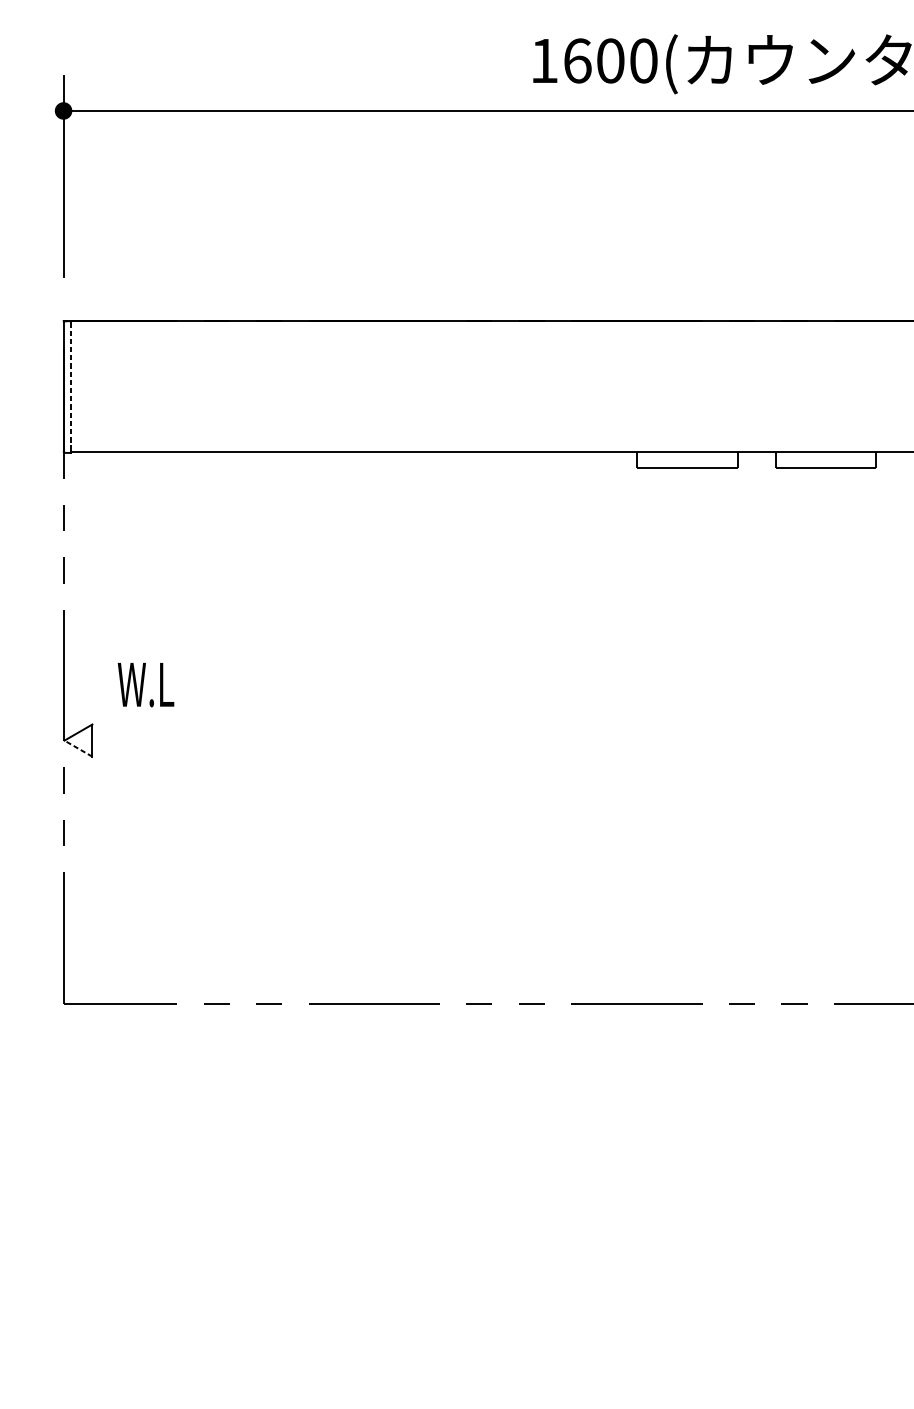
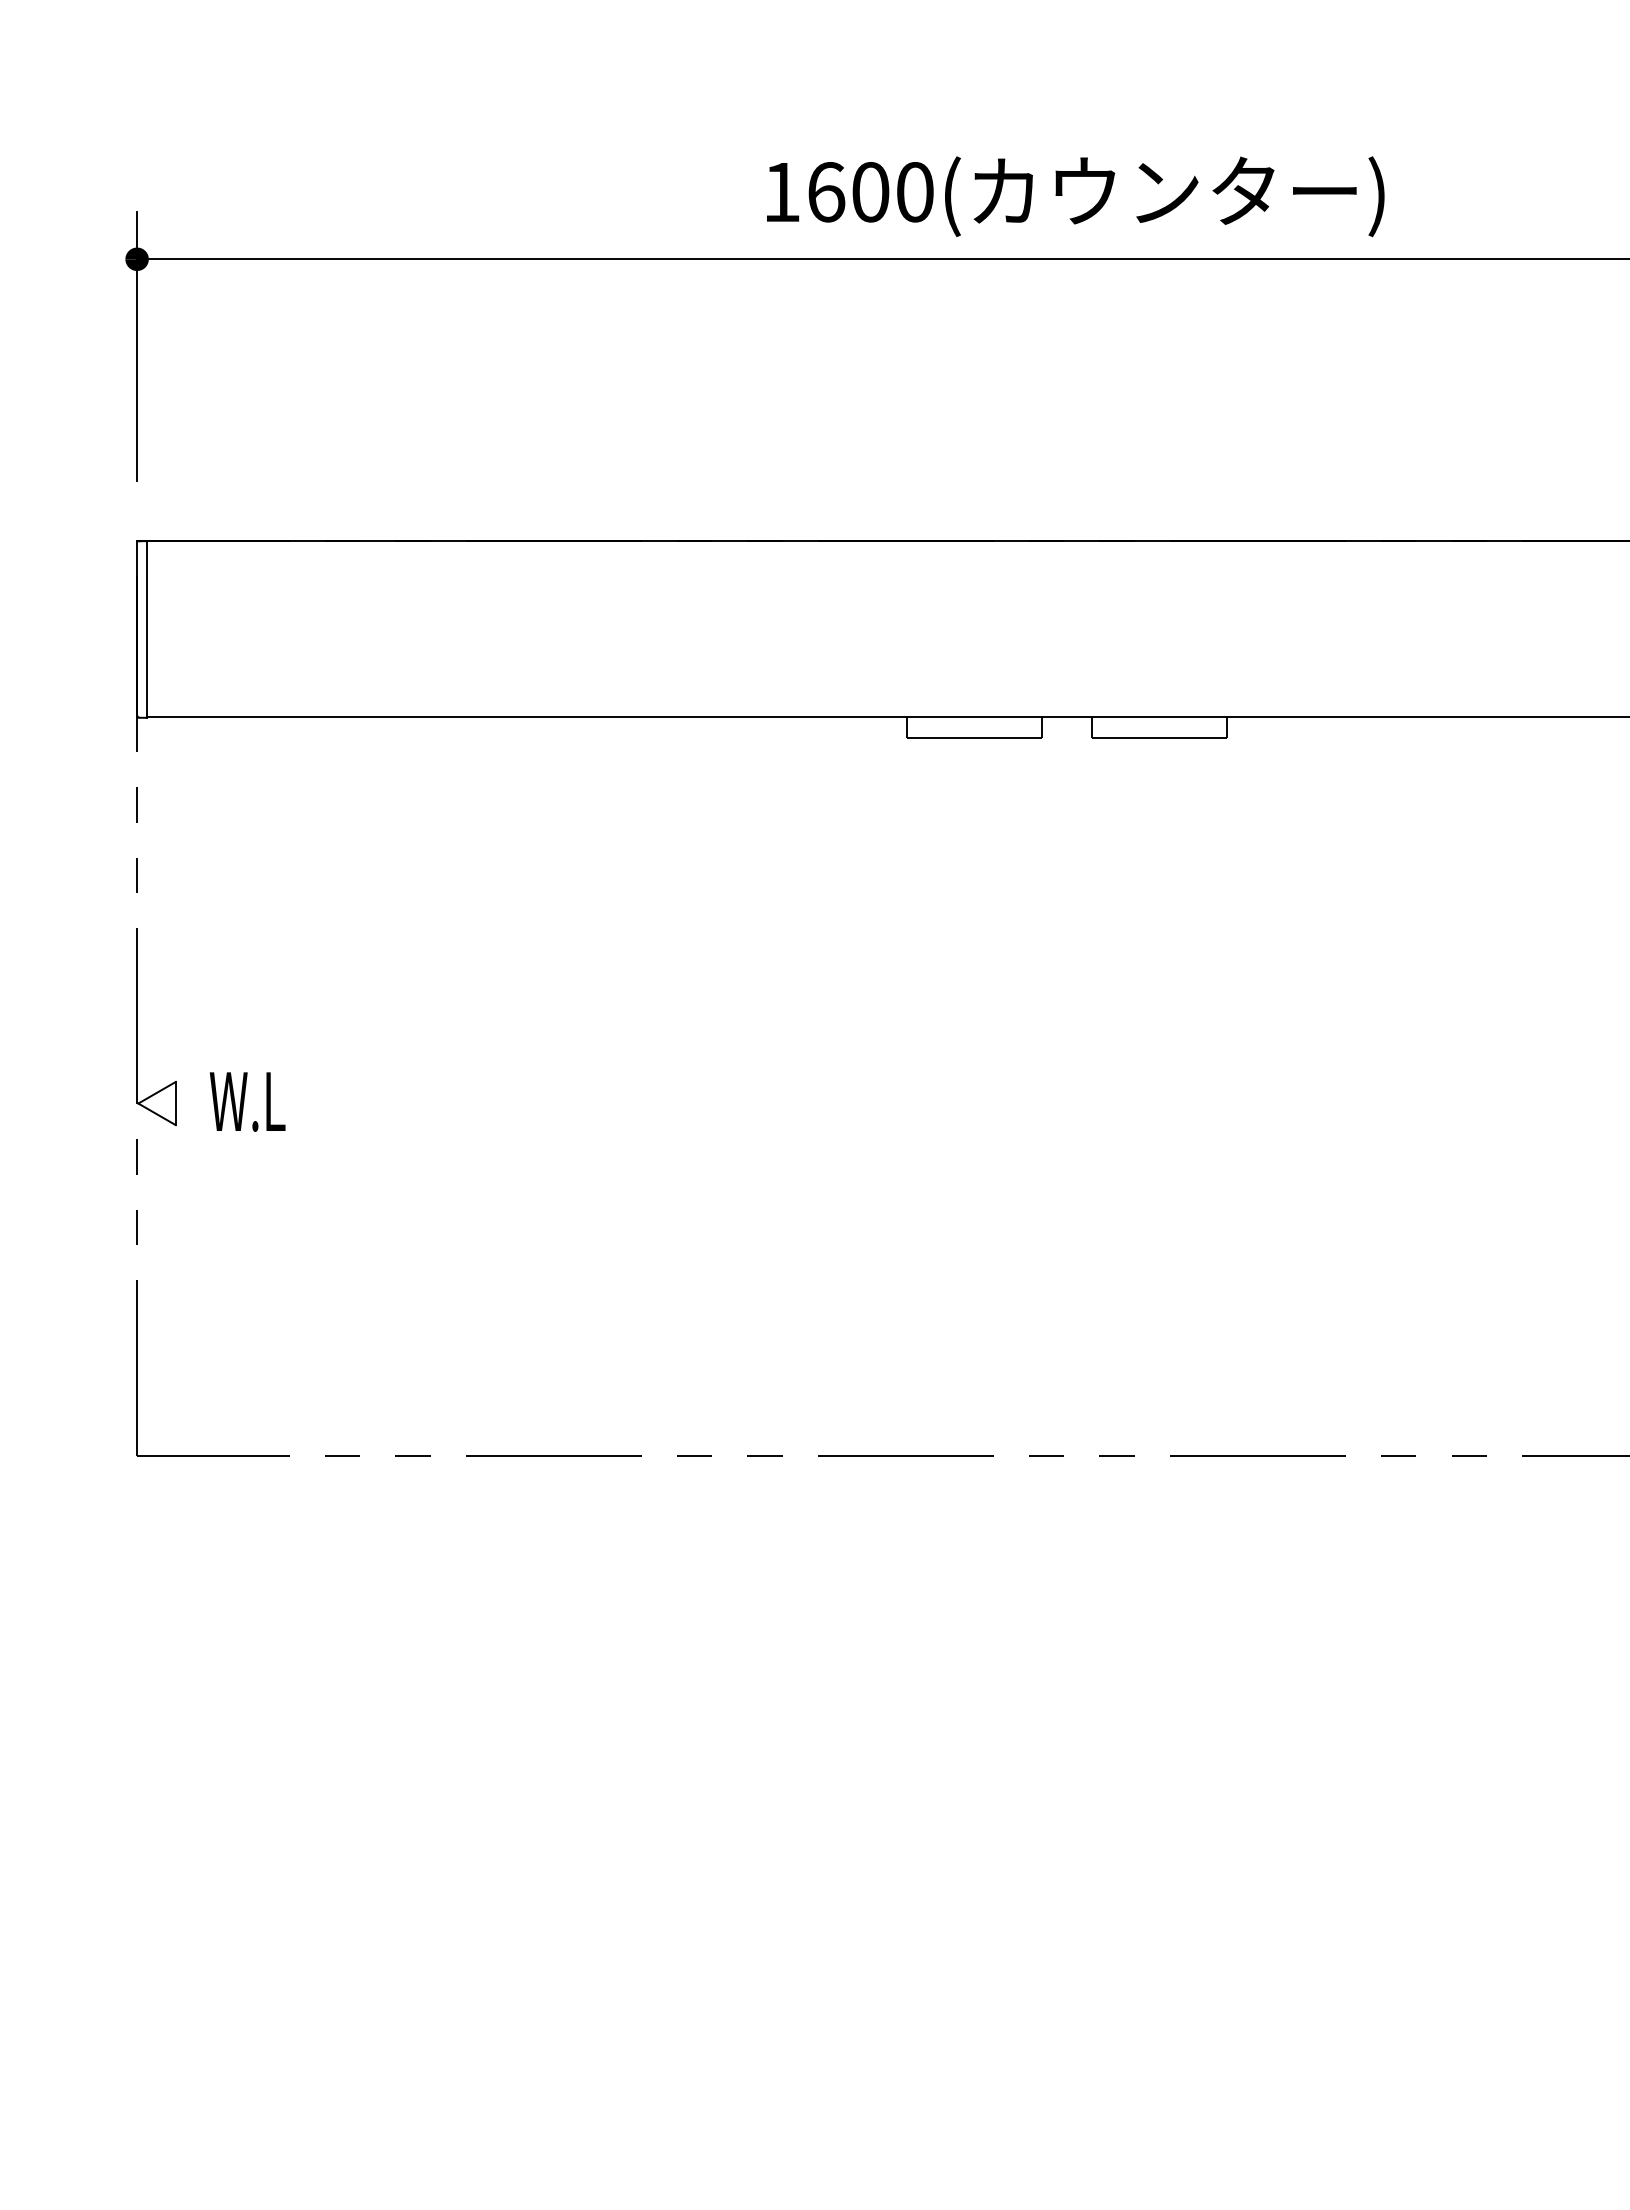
line: (71, 386) -> (147, 628), dashed -> solid
text: (145, 684) -> (247, 1101), moved
line: (78, 748) -> (157, 1114), dashed -> solid

